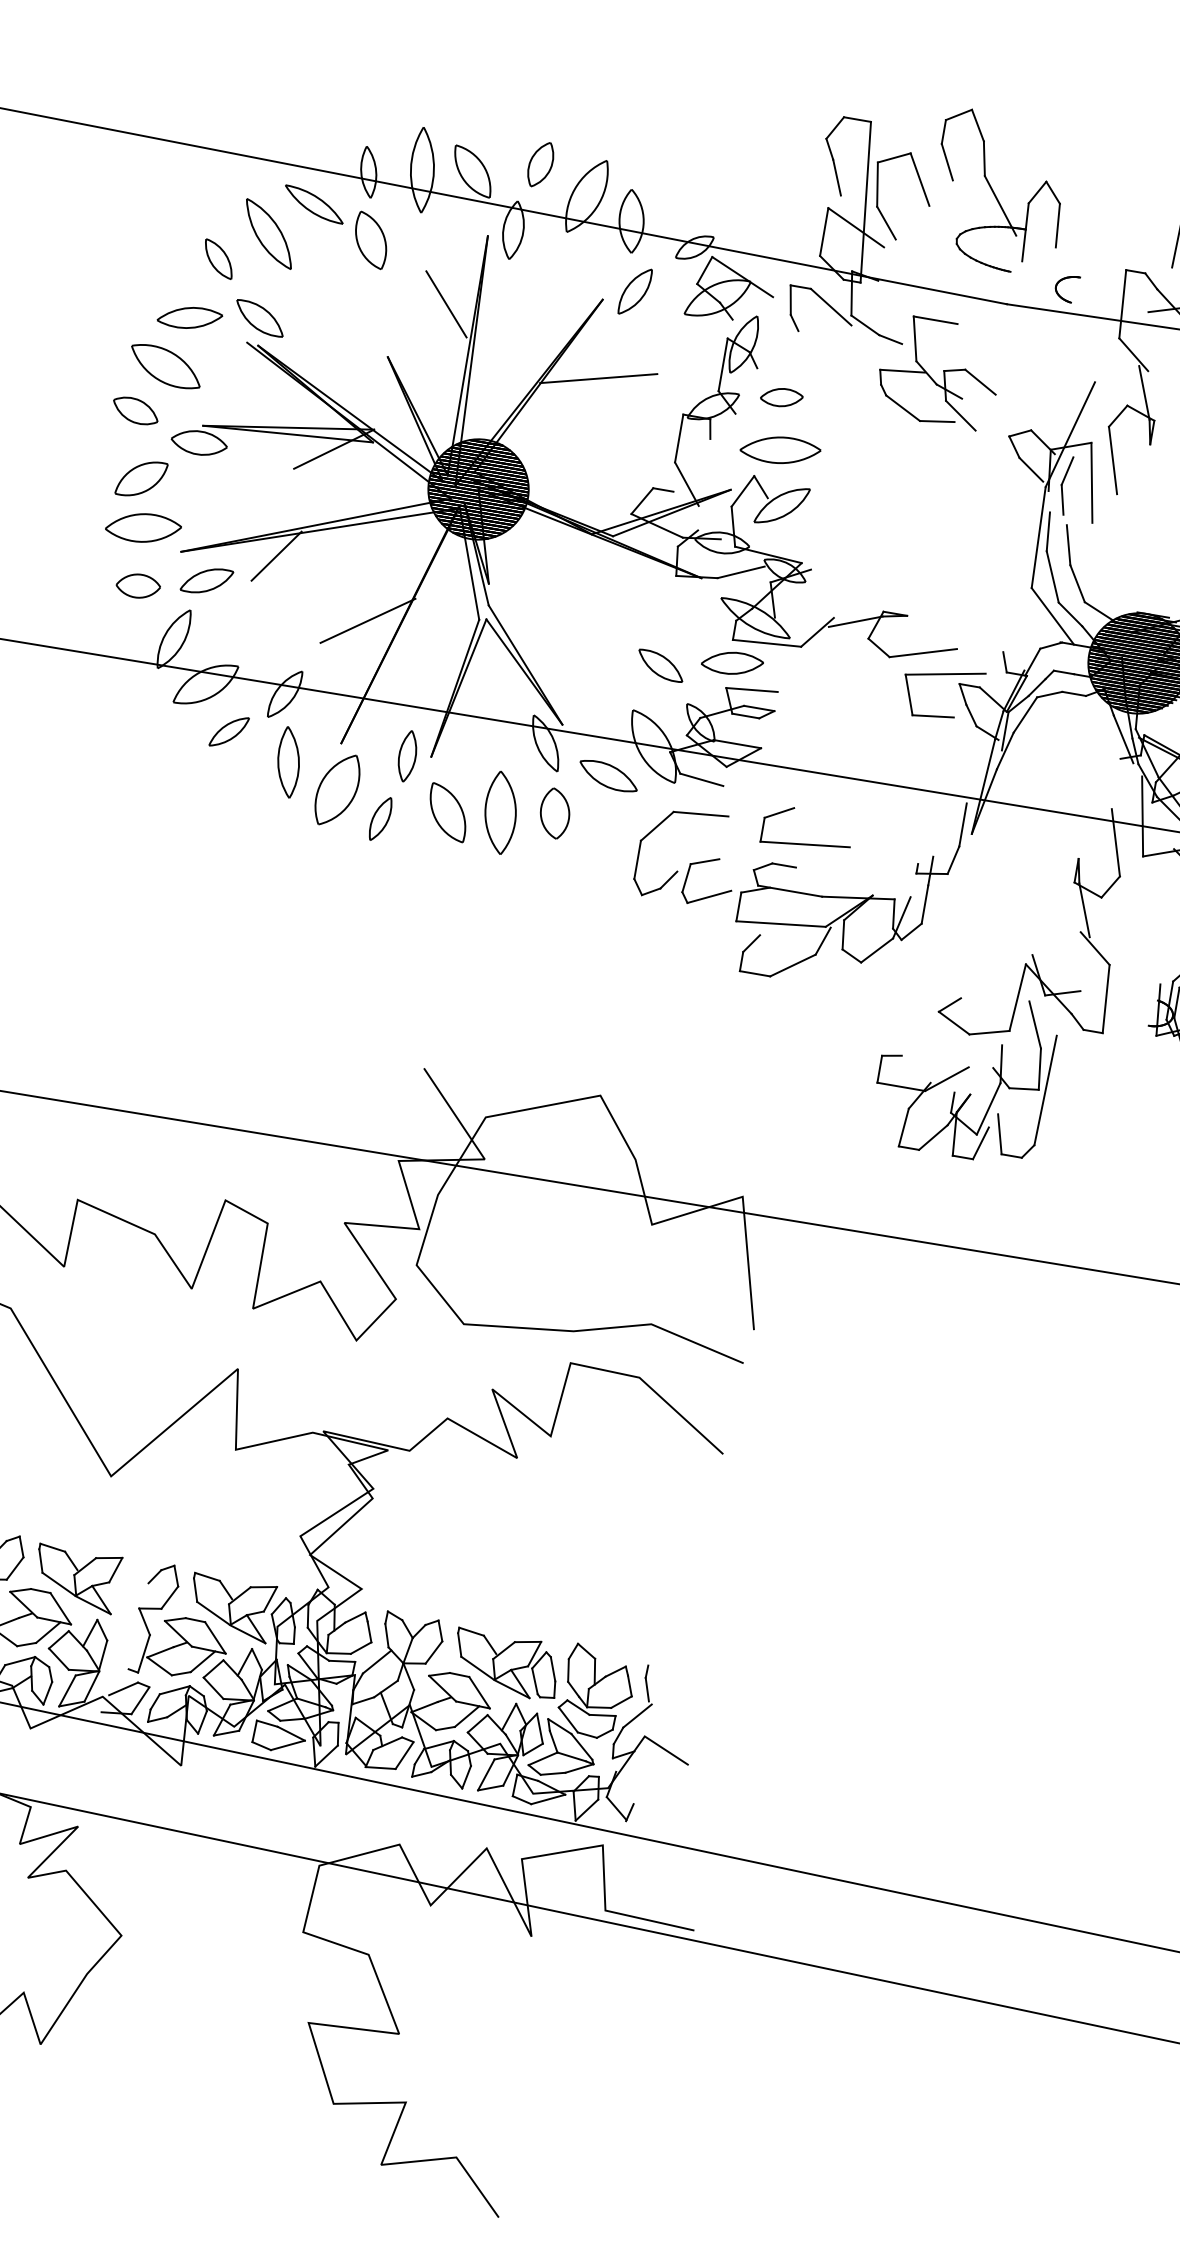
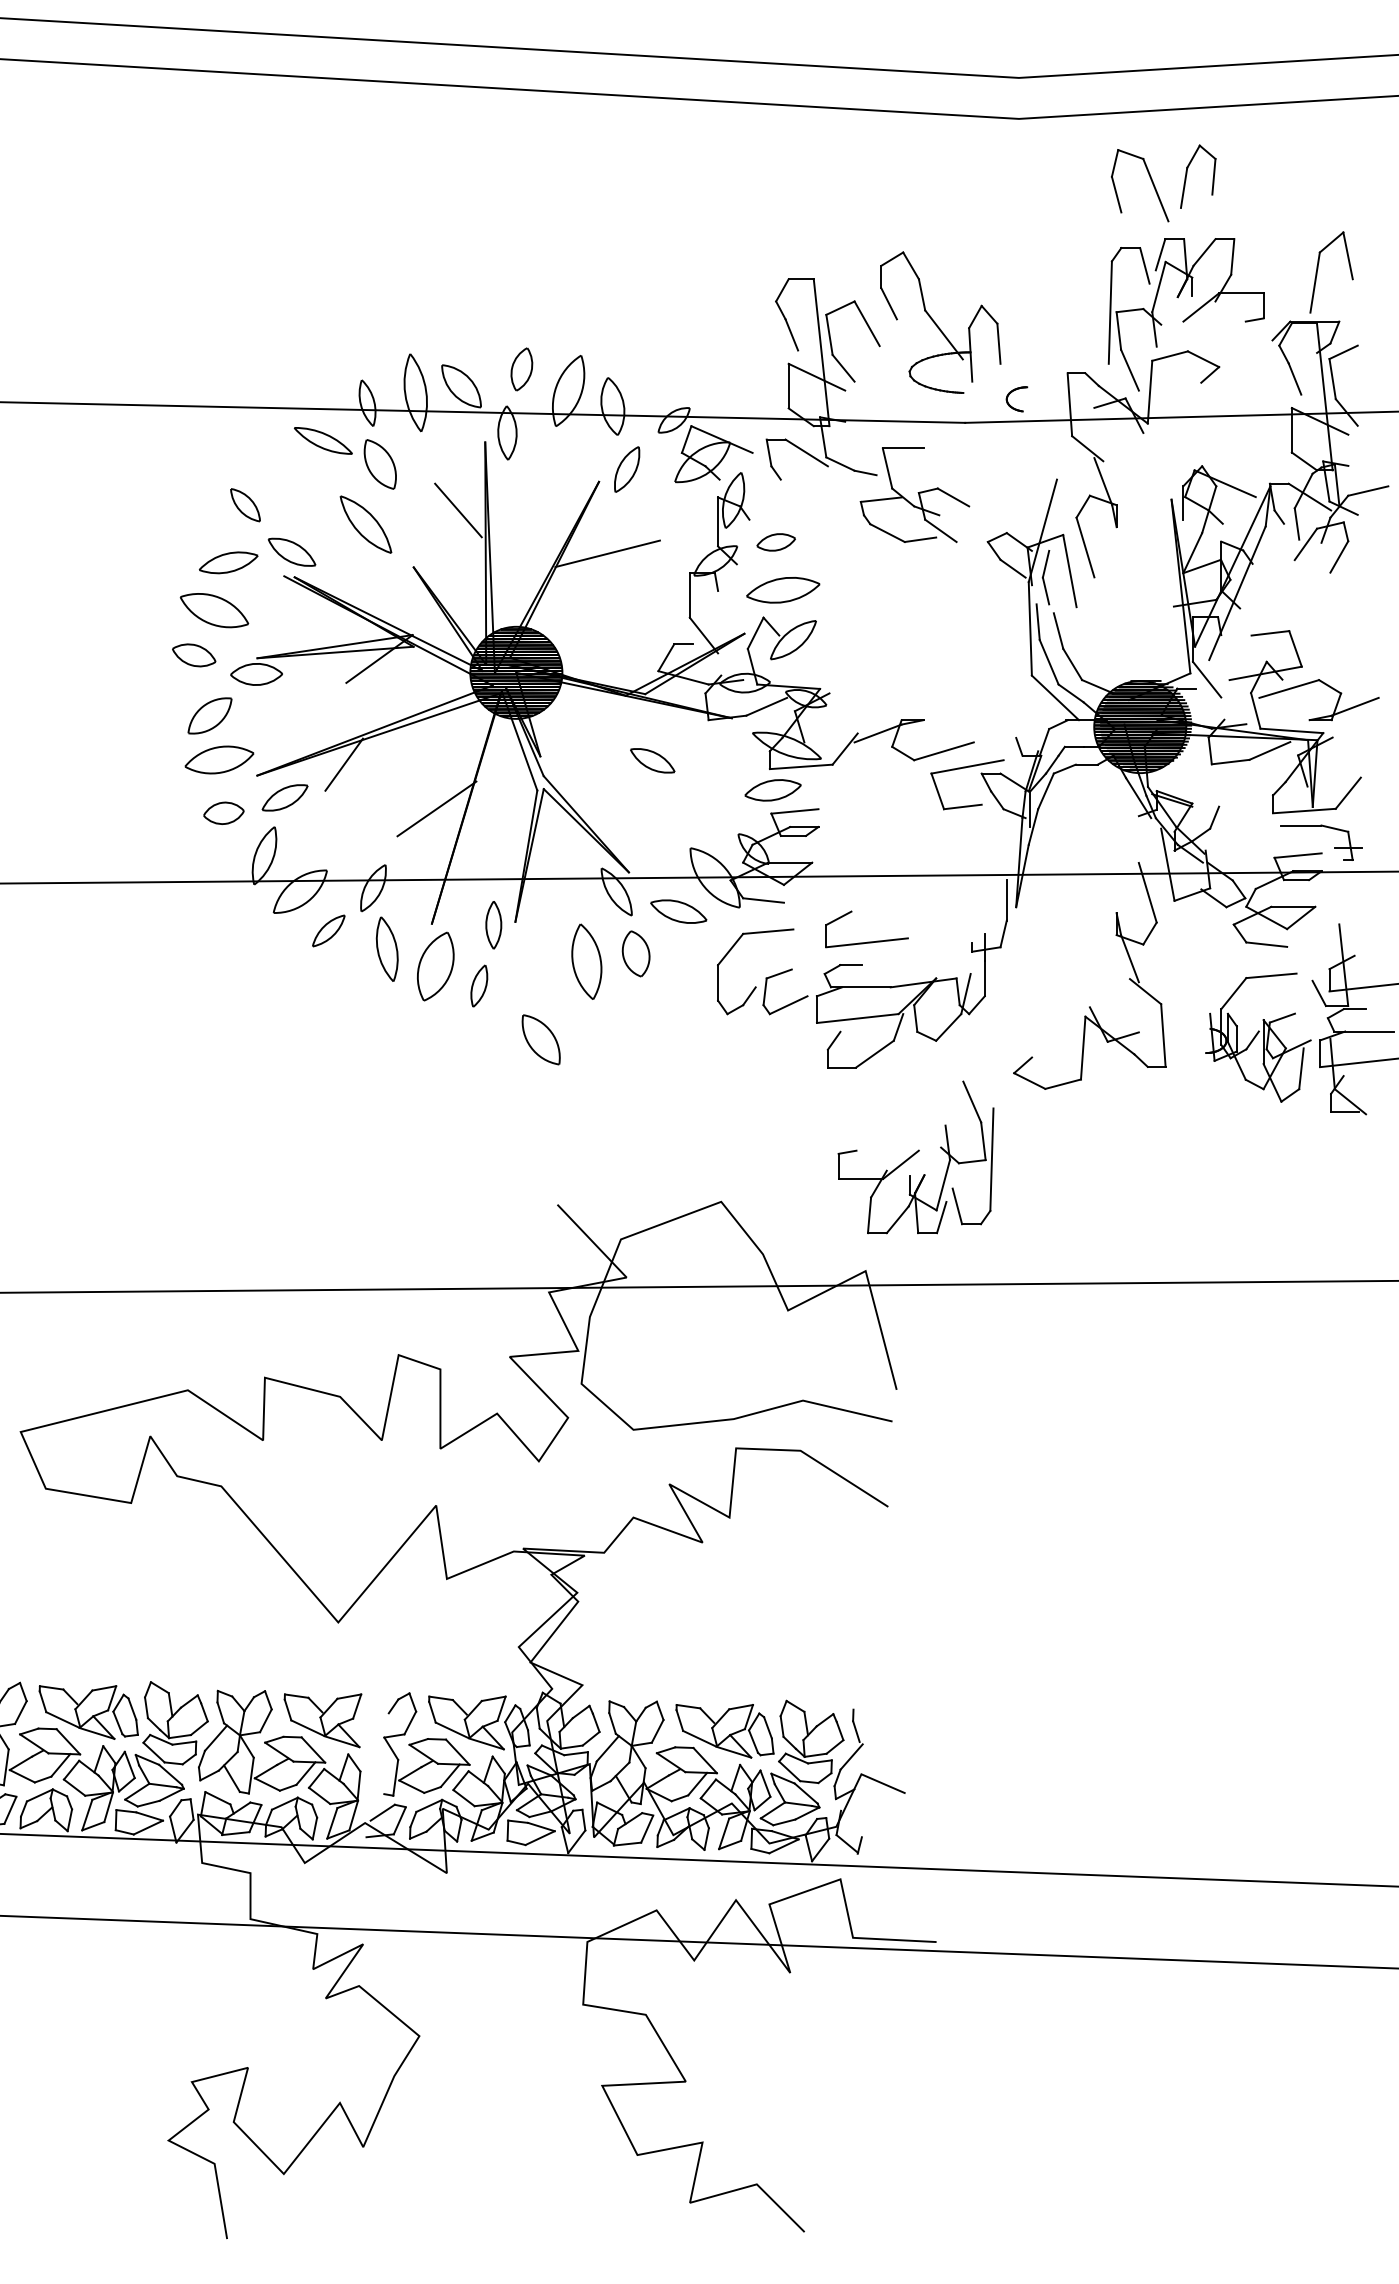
part: (268, 233) -> (365, 524), moved
part: (660, 665) -> (652, 760), moved
part: (447, 812) -> (540, 1039), moved
part: (963, 1073) -> (915, 1157), moved

